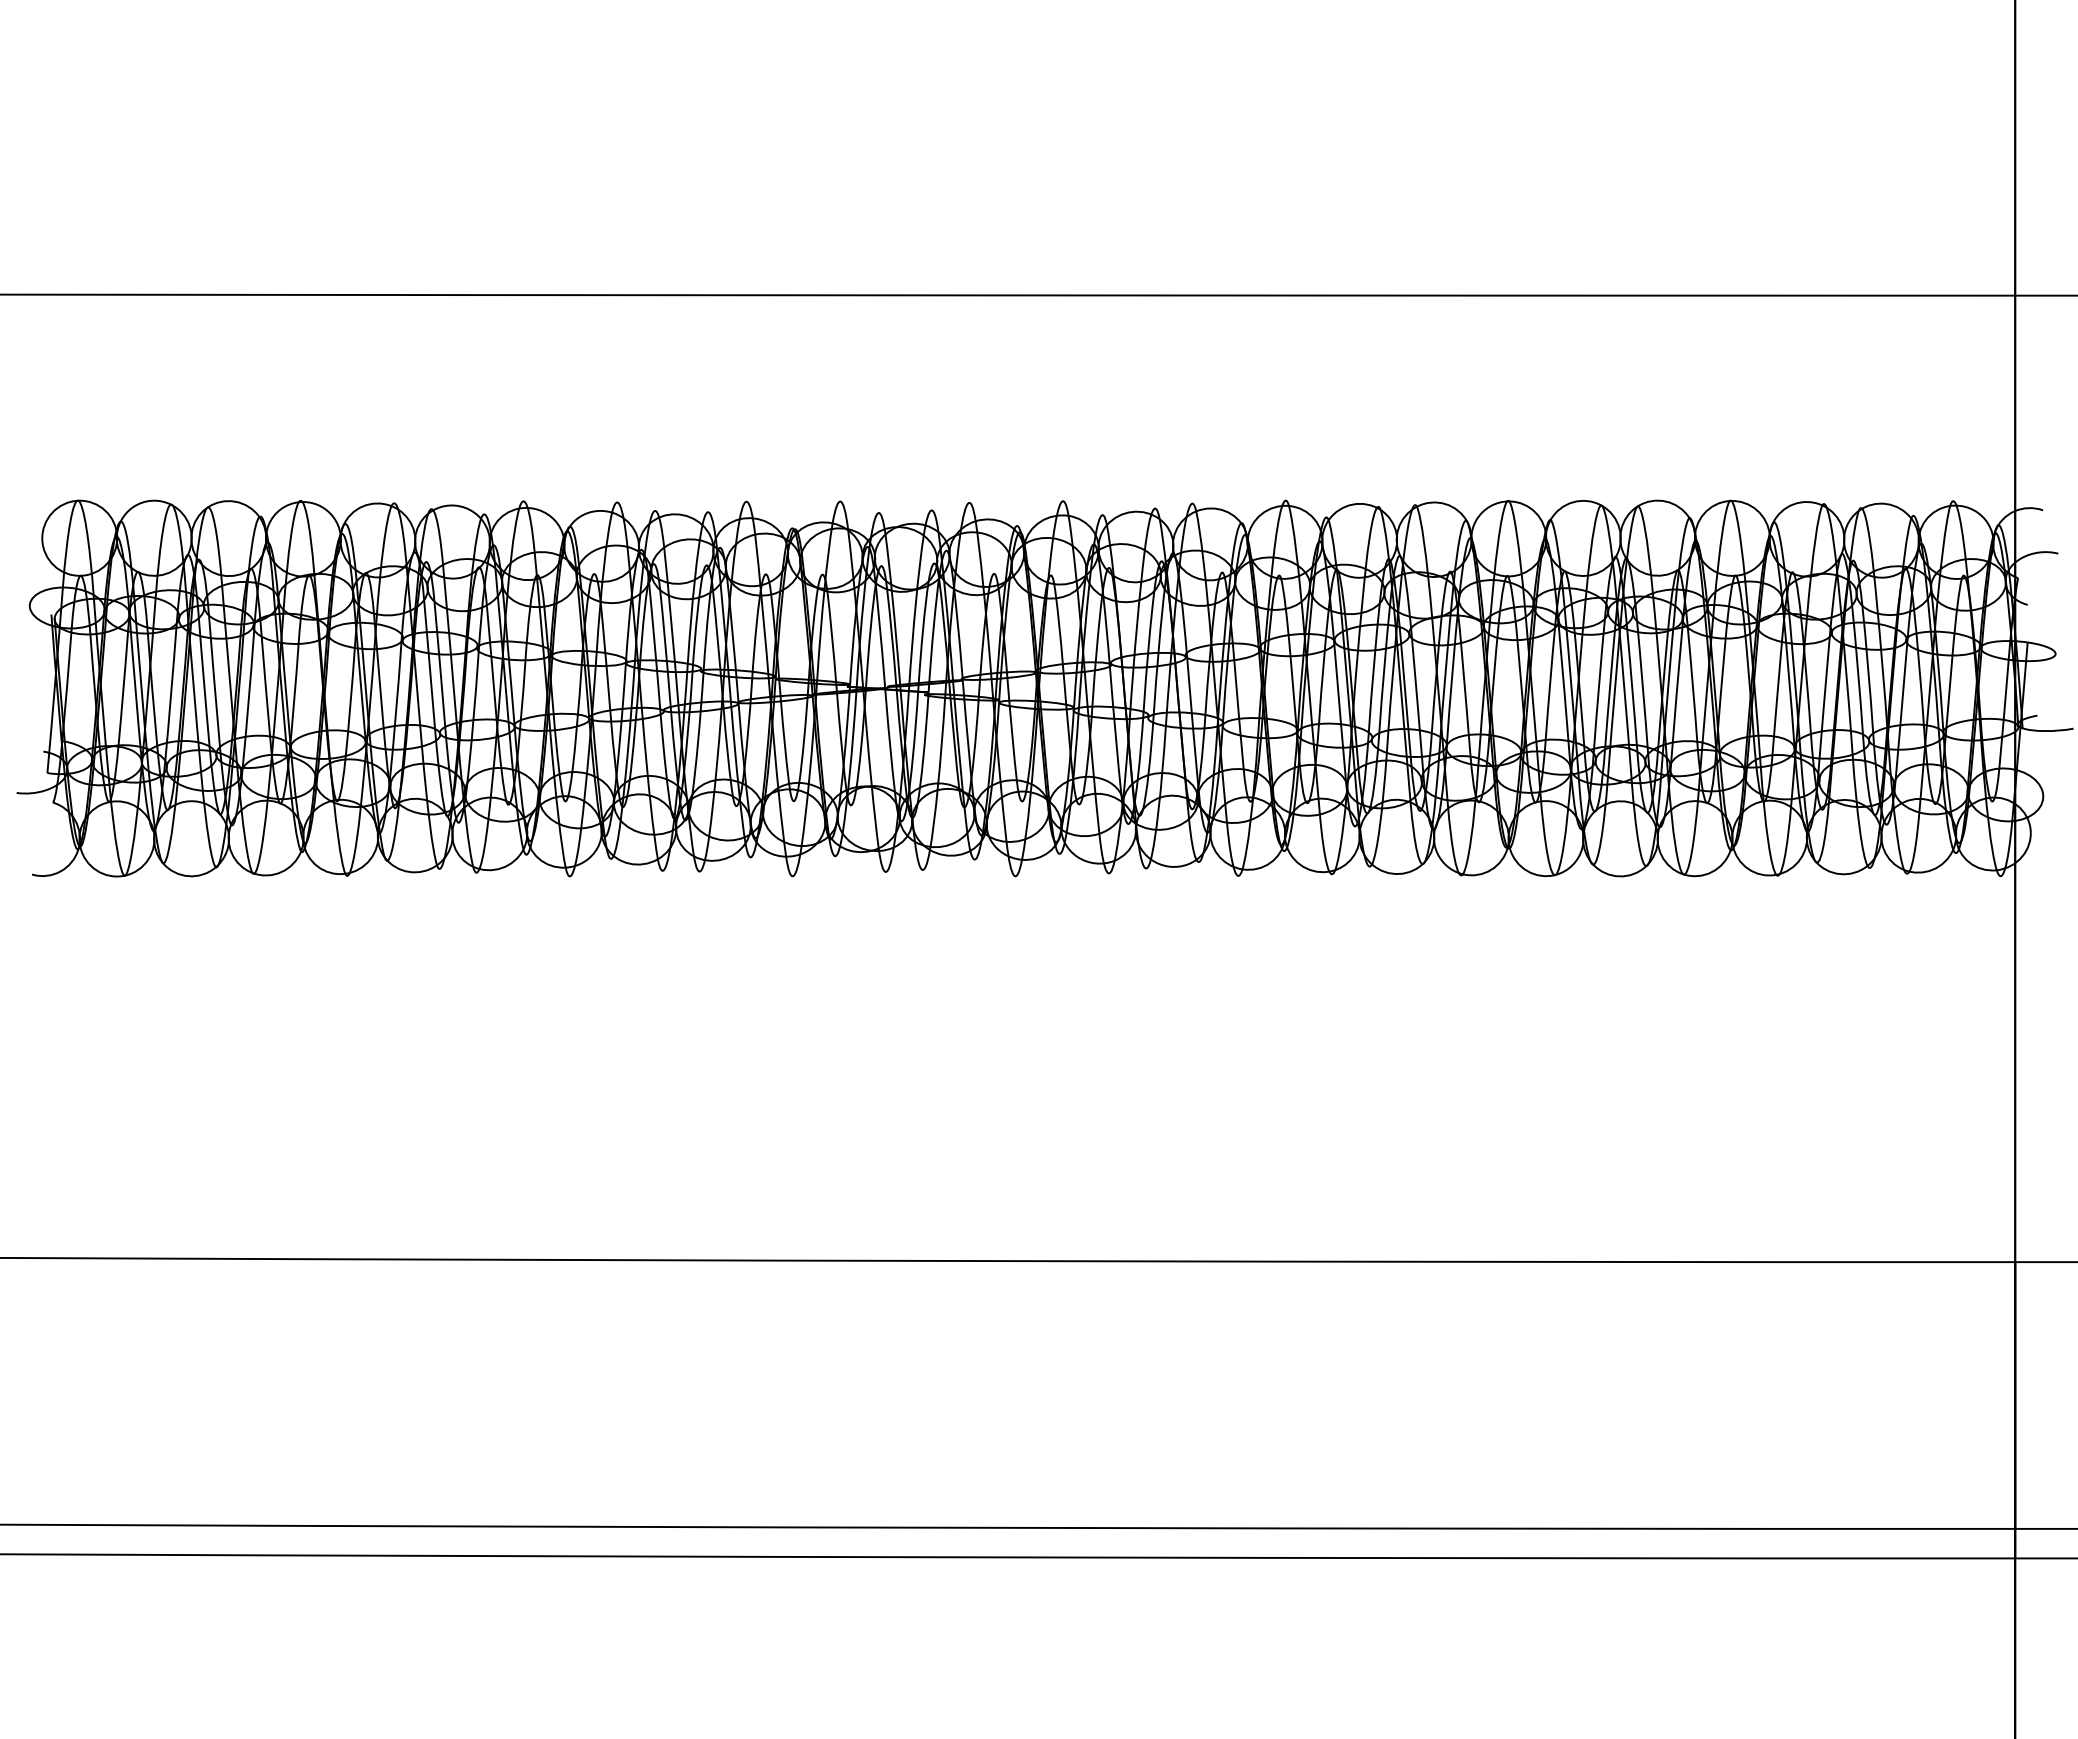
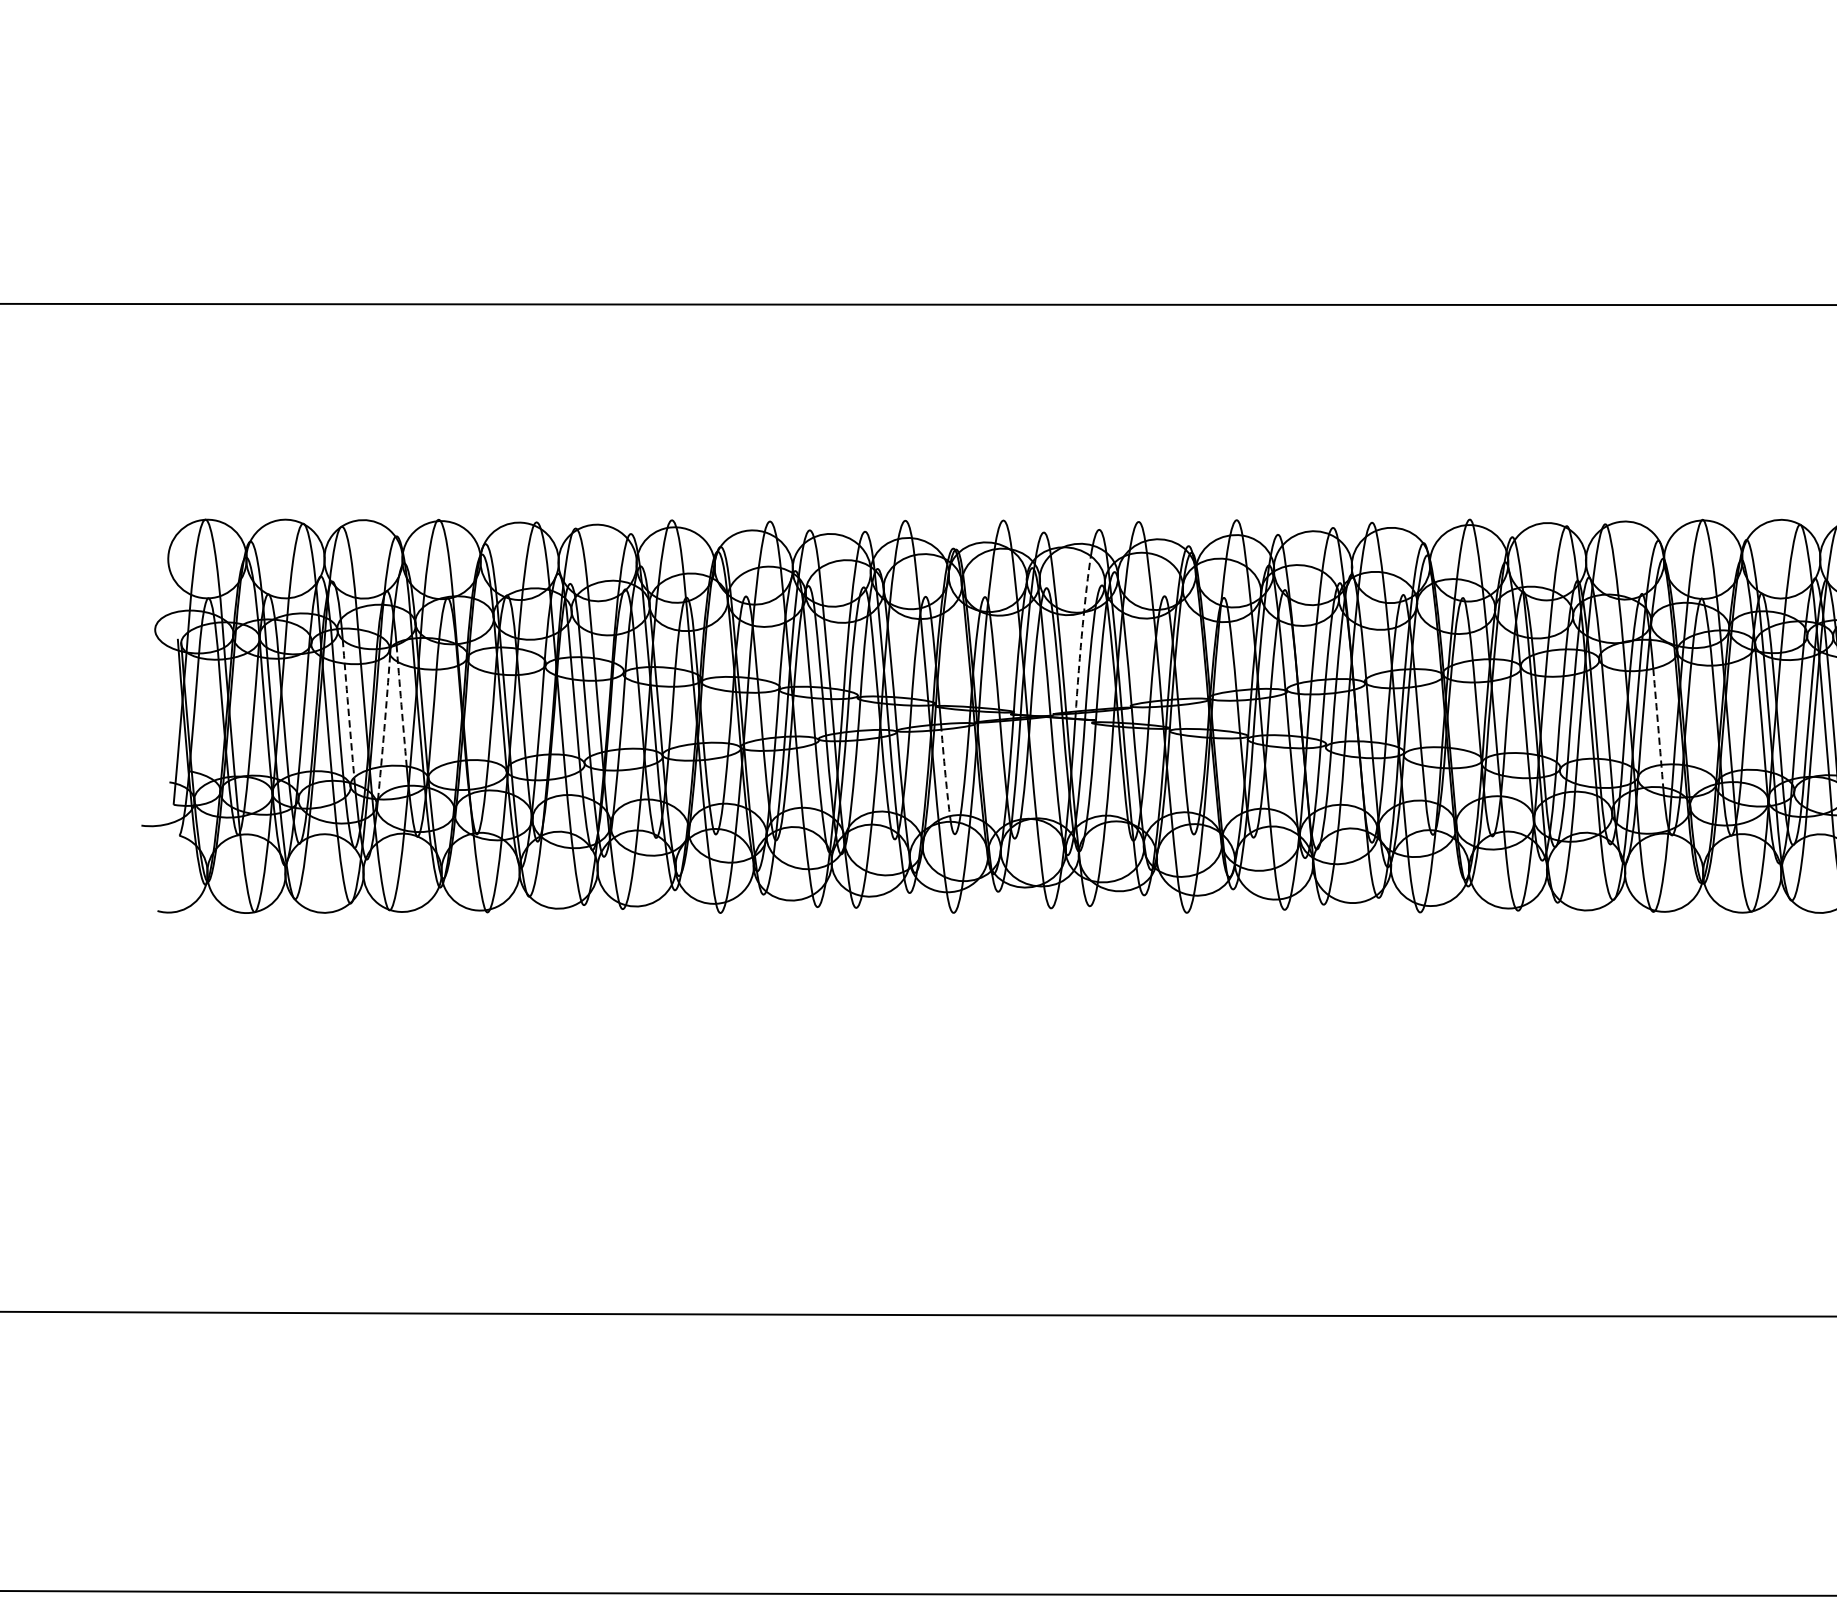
arc: (915, 610) -> (1082, 634), solid -> dashed
arc: (265, 677) -> (401, 704), solid -> dashed
arc: (214, 680) -> (348, 707), solid -> dashed
arc: (248, 700) -> (384, 728), solid -> dashed
arc: (1466, 701) -> (1658, 729), solid -> dashed
arc: (784, 746) -> (945, 776), solid -> dashed

